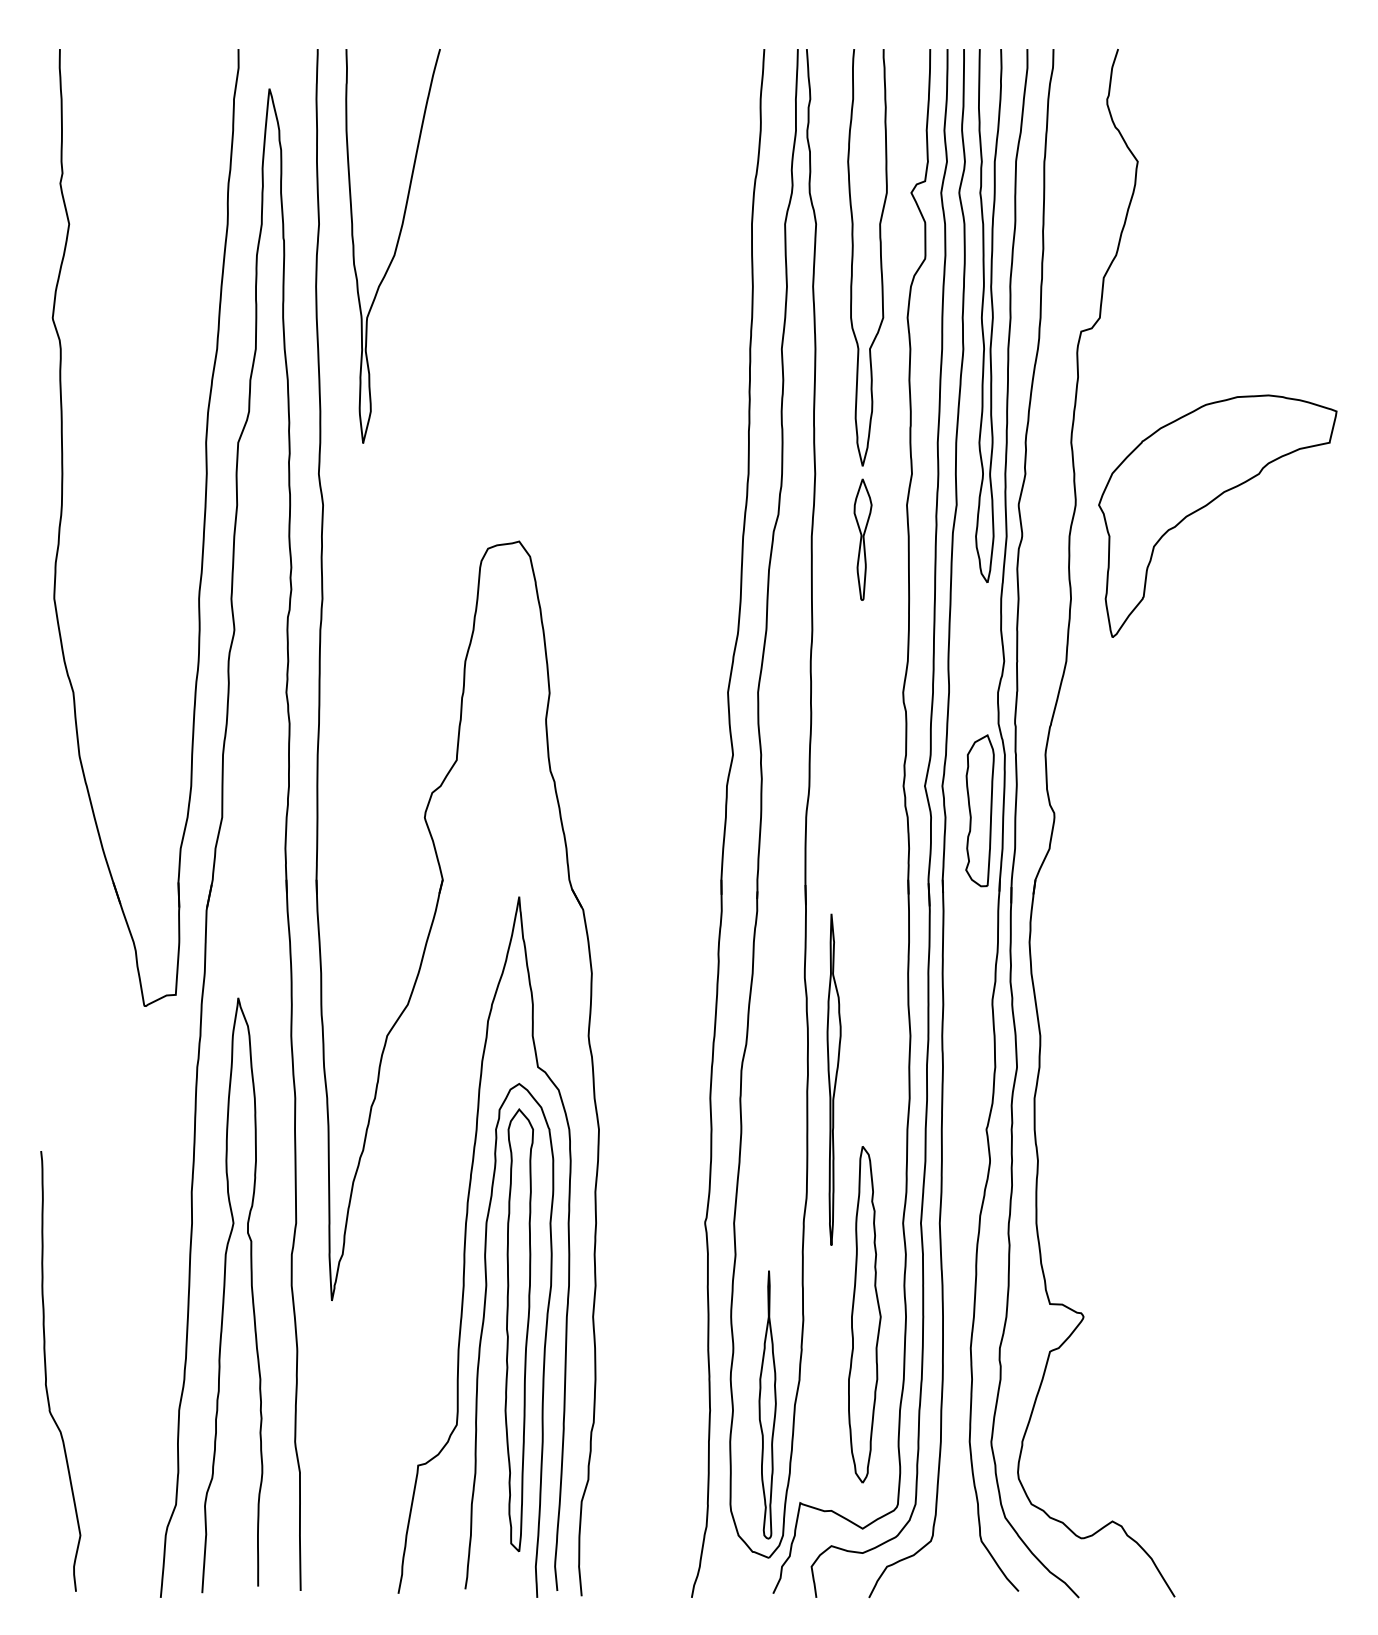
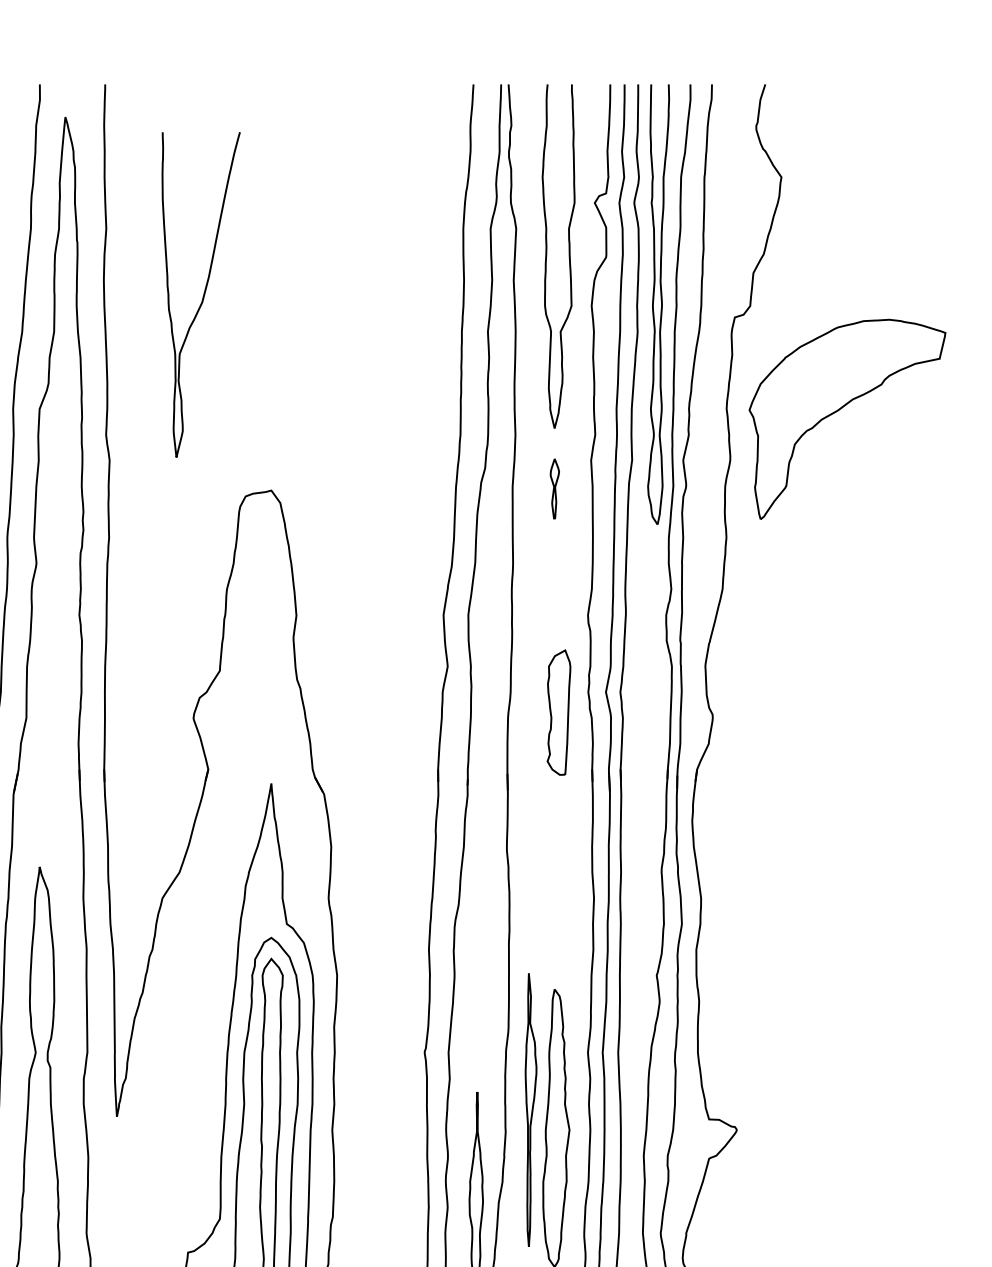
curve: (395, 246) -> (203, 295), moved
part: (1209, 504) -> (840, 409), moved
part: (862, 539) -> (554, 488), size x0.6
part: (979, 810) -> (558, 712), moved
part: (833, 1079) -> (530, 1109), moved

